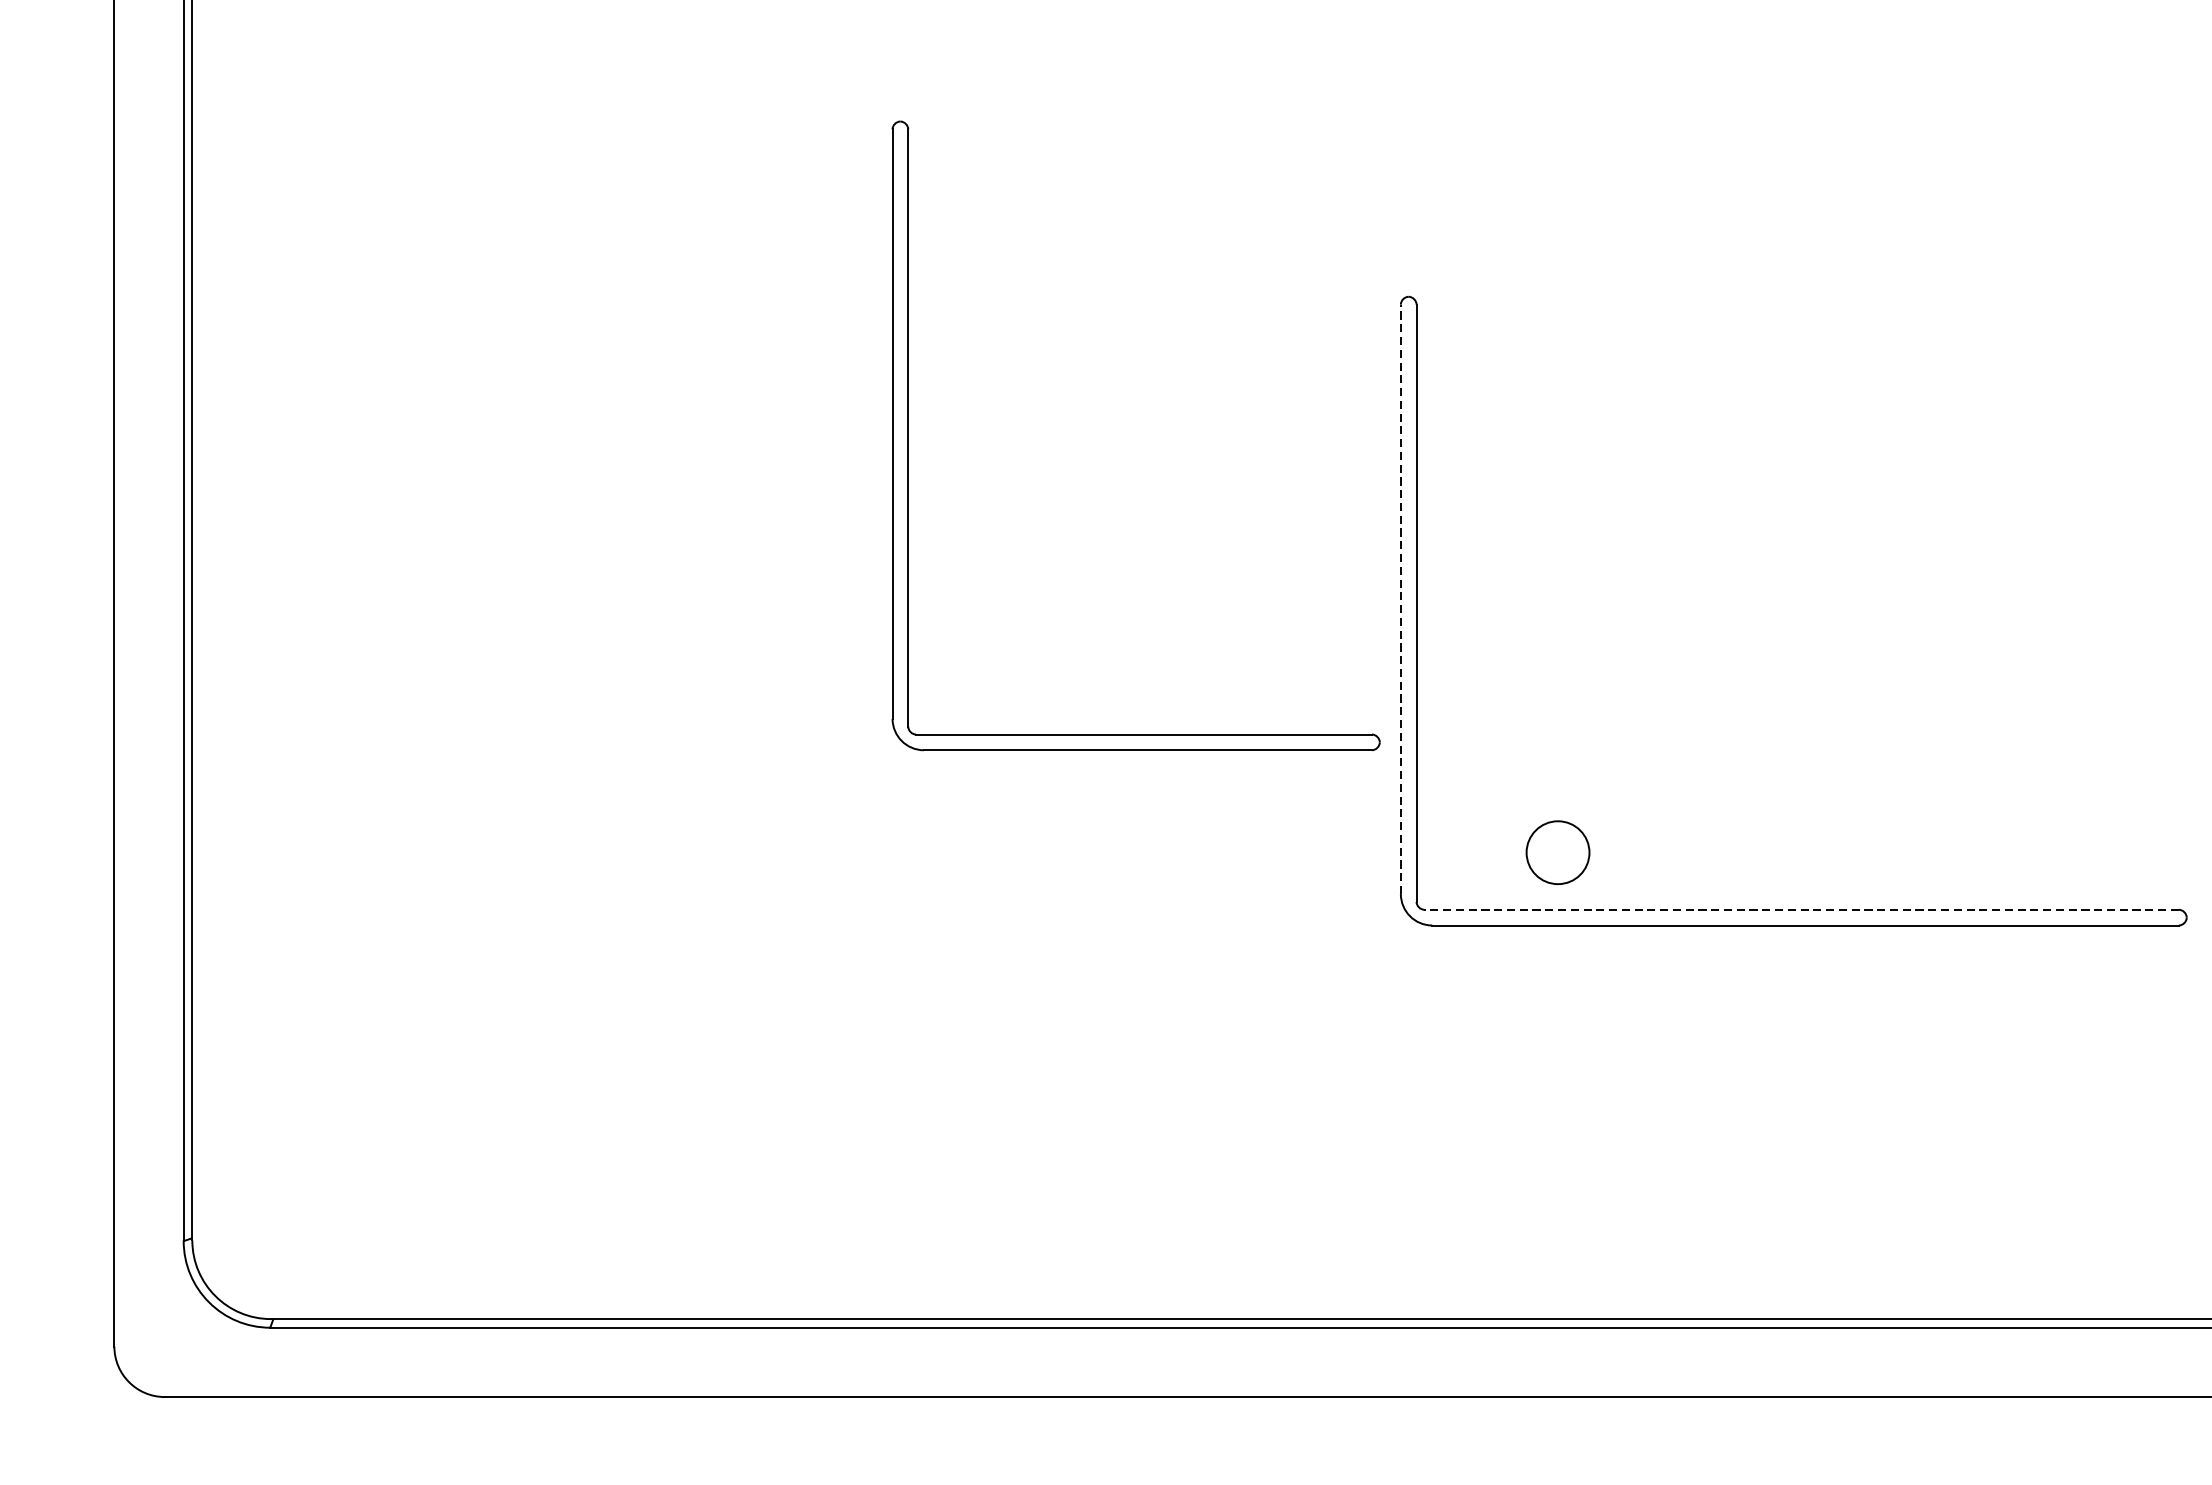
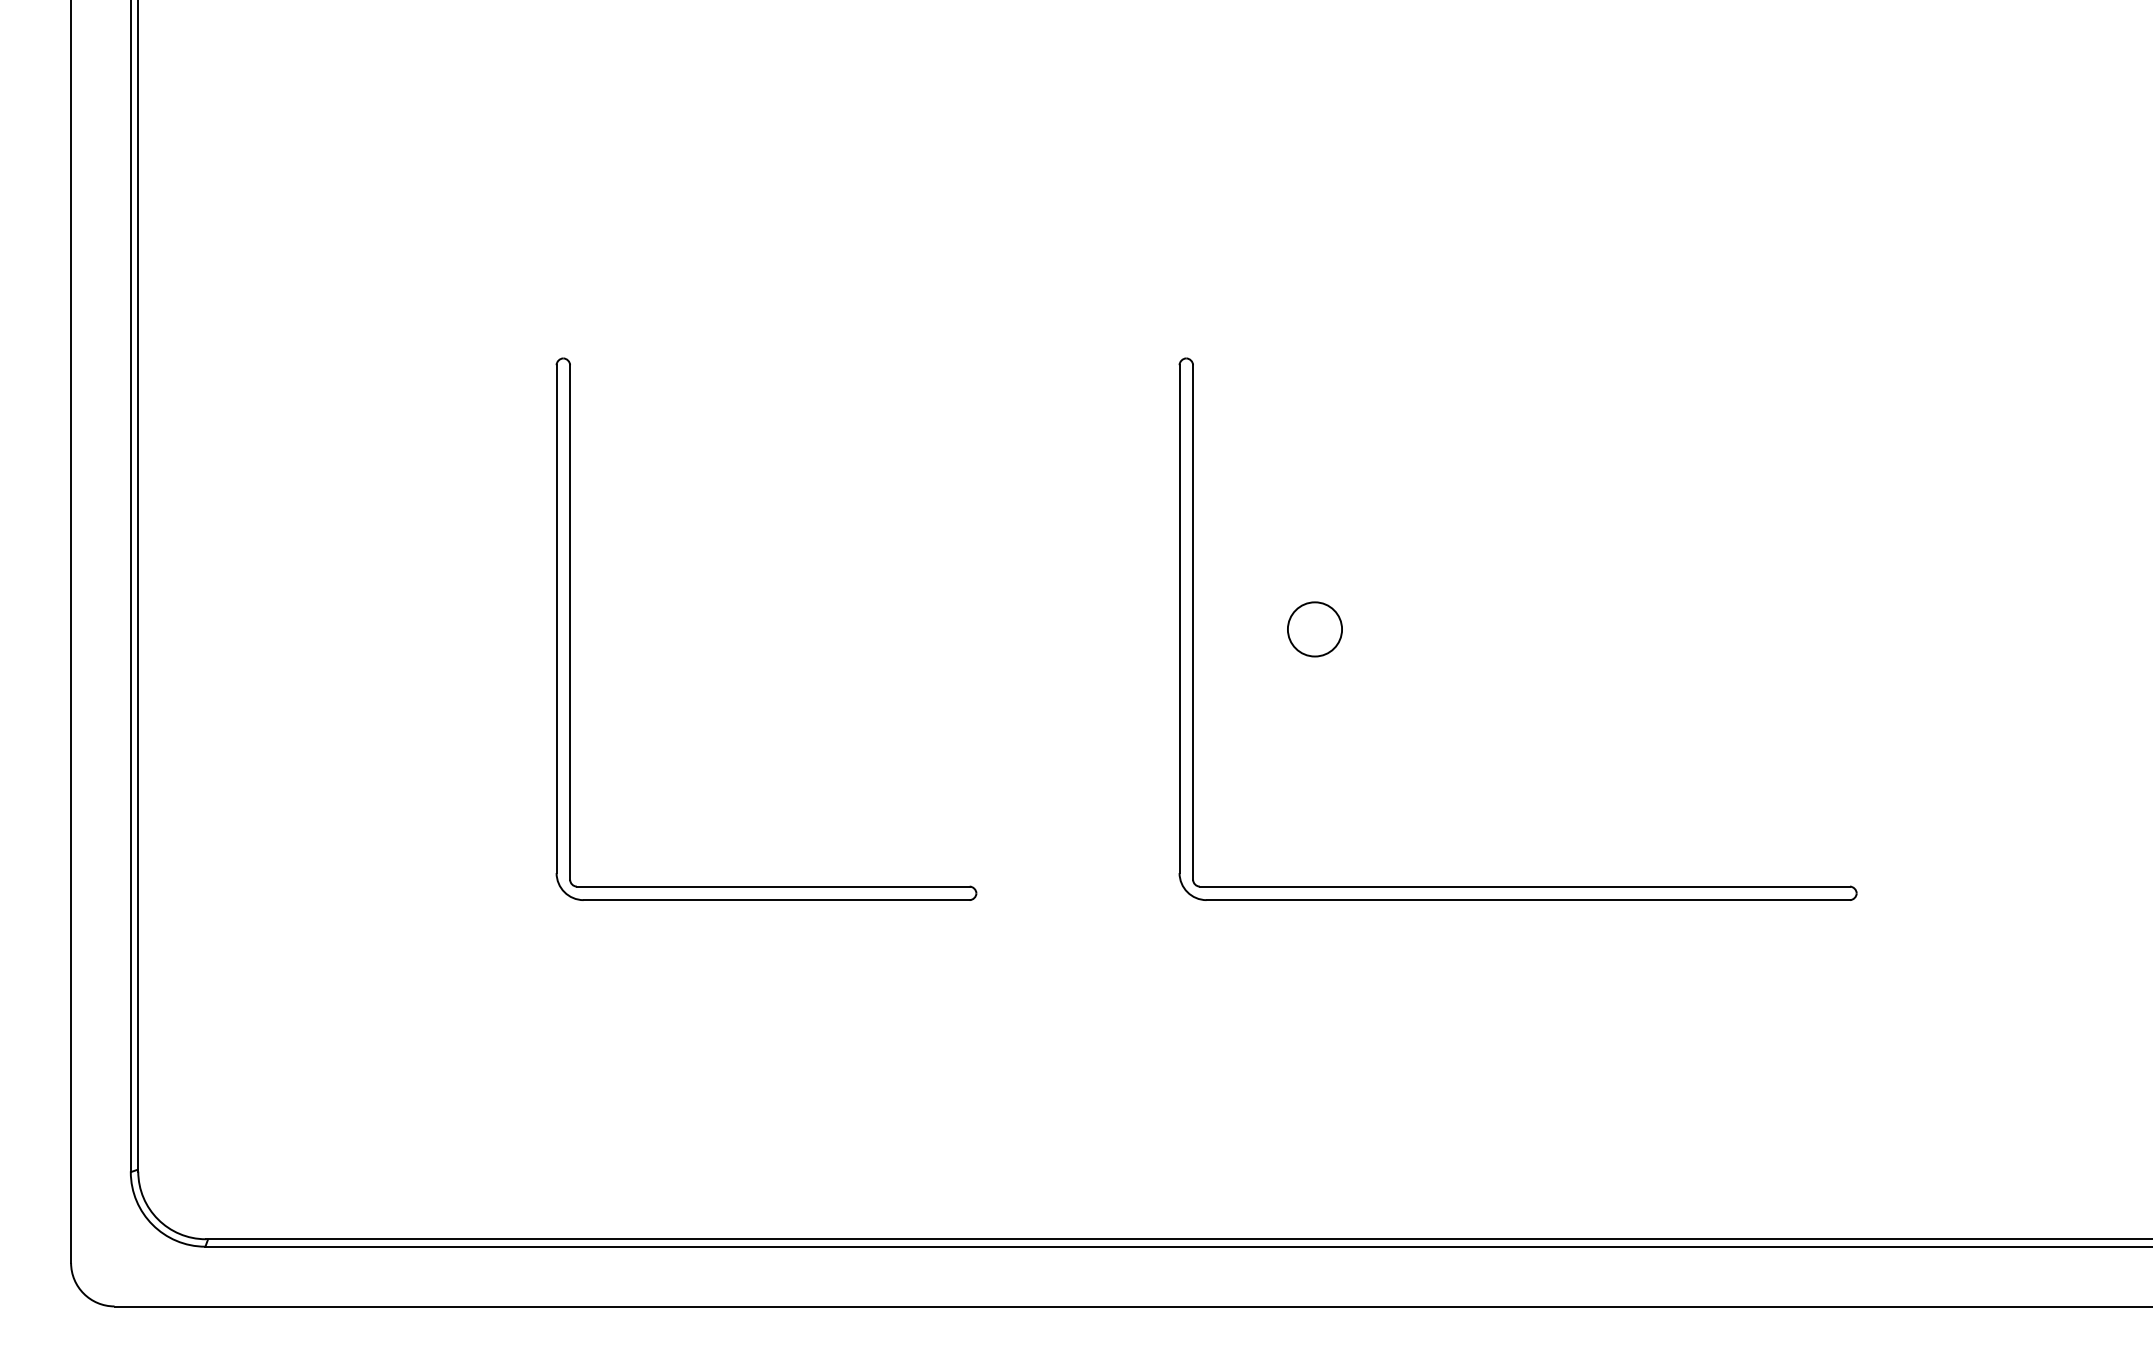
part: (908, 434) -> (570, 628), moved
line: (1400, 599) -> (1179, 619), dashed -> solid
circle: (1557, 852) -> (1314, 629), moved
line: (1801, 909) -> (1524, 886), dashed -> solid

